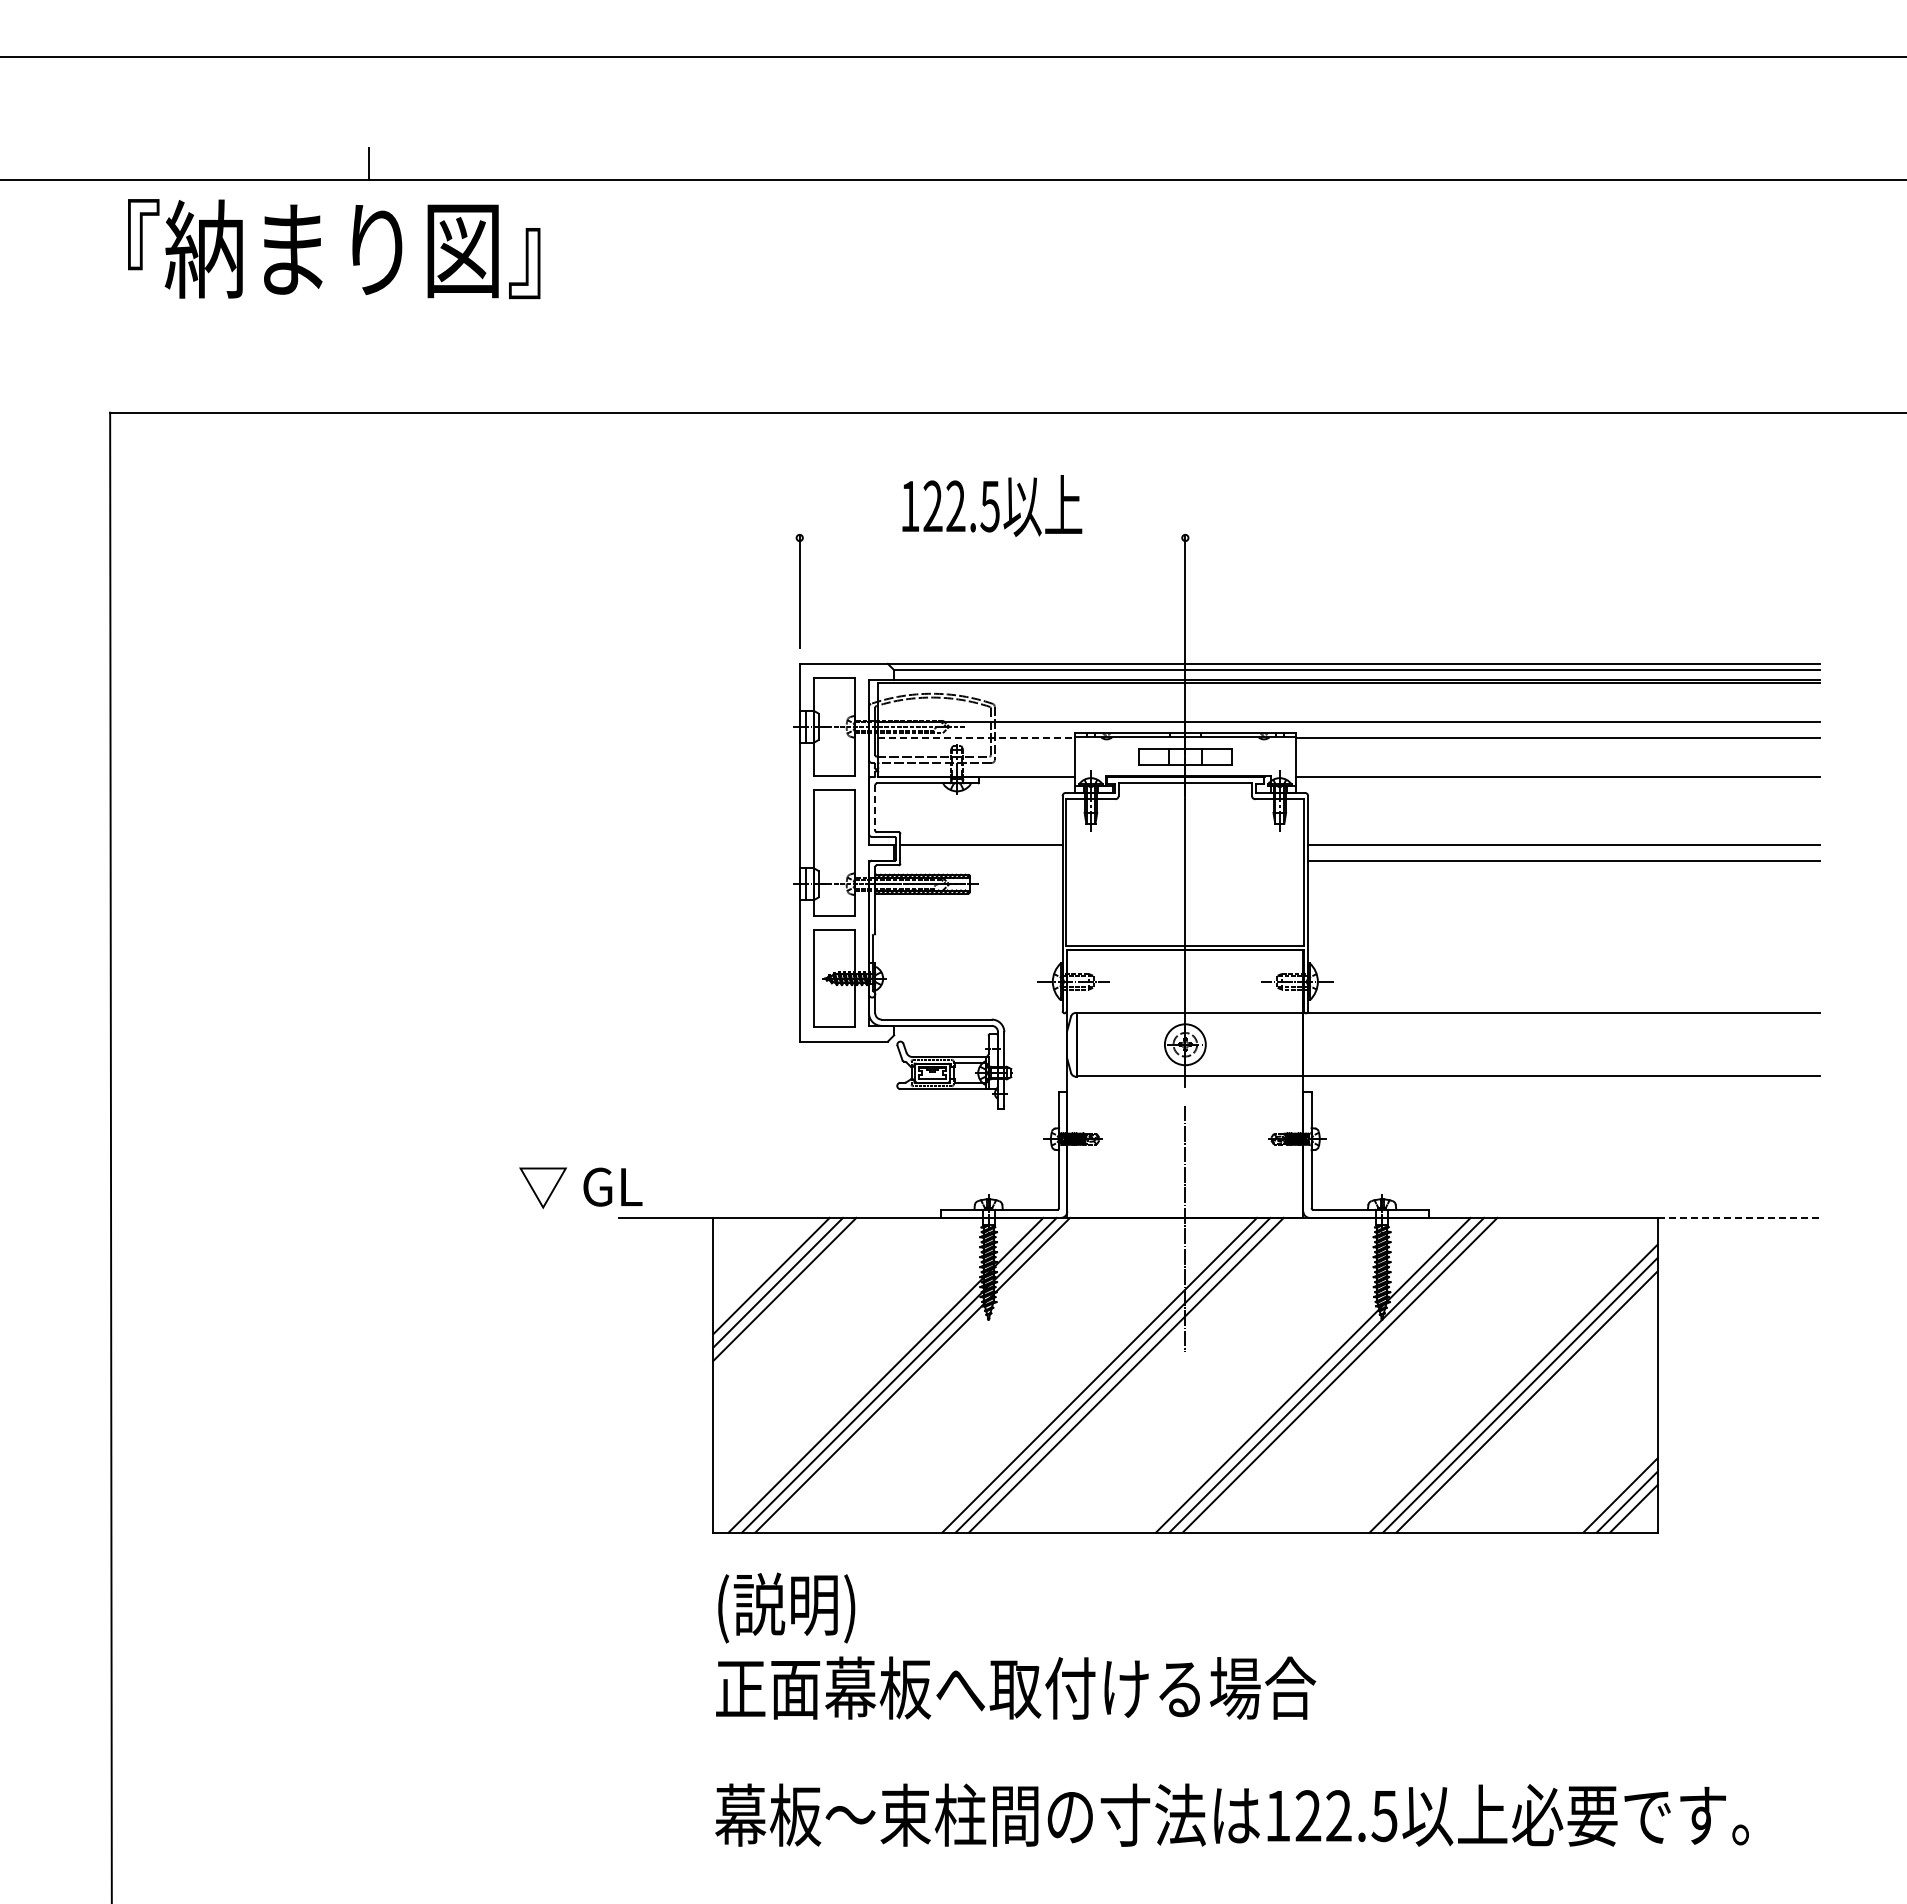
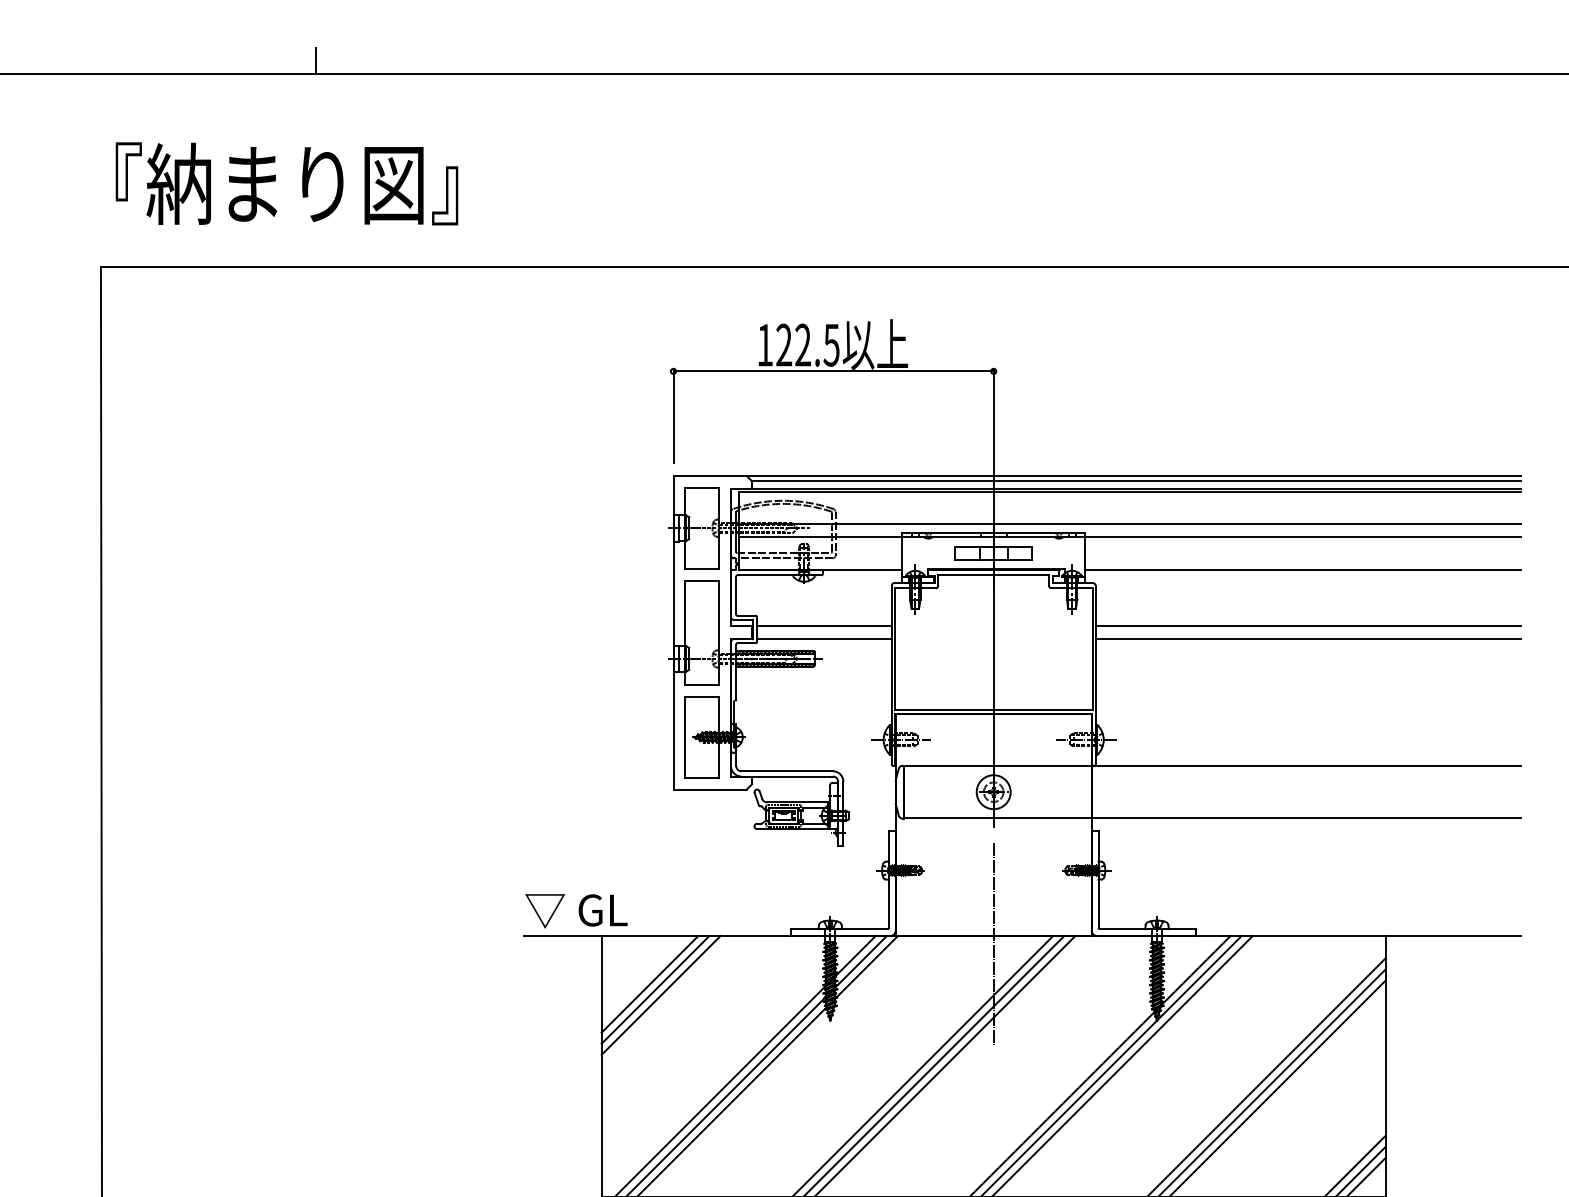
text: (334, 249) -> (287, 184), moved
line: (992, 537) -> (833, 371), added
line: (977, 737) -> (821, 537), dashed -> solid
line: (875, 807) -> (736, 595), dashed -> solid
line: (981, 860) -> (824, 639), added
text: (580, 1188) -> (576, 911), moved
line: (1739, 1217) -> (1453, 935), dashed -> solid

